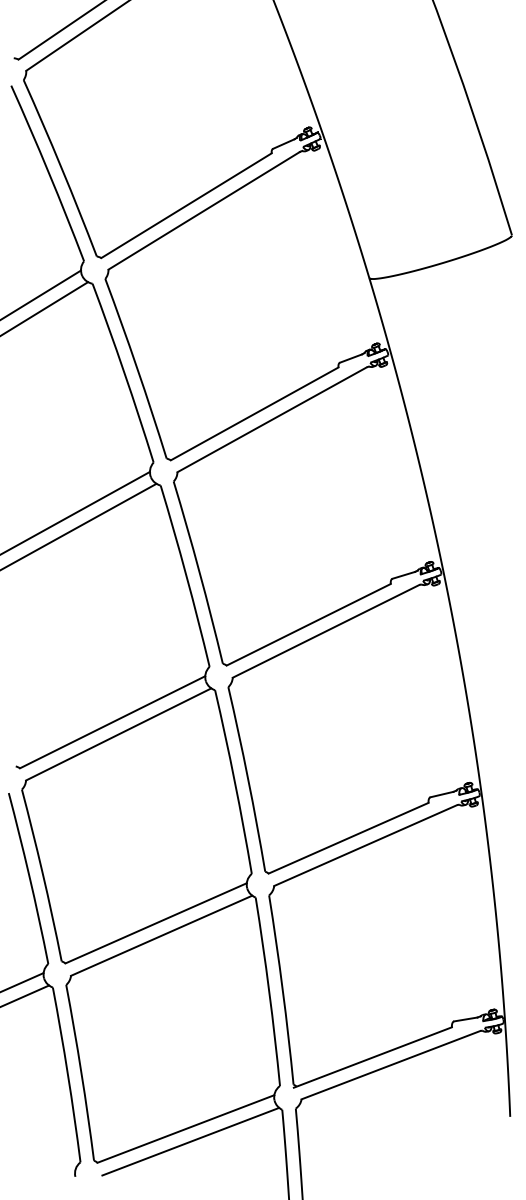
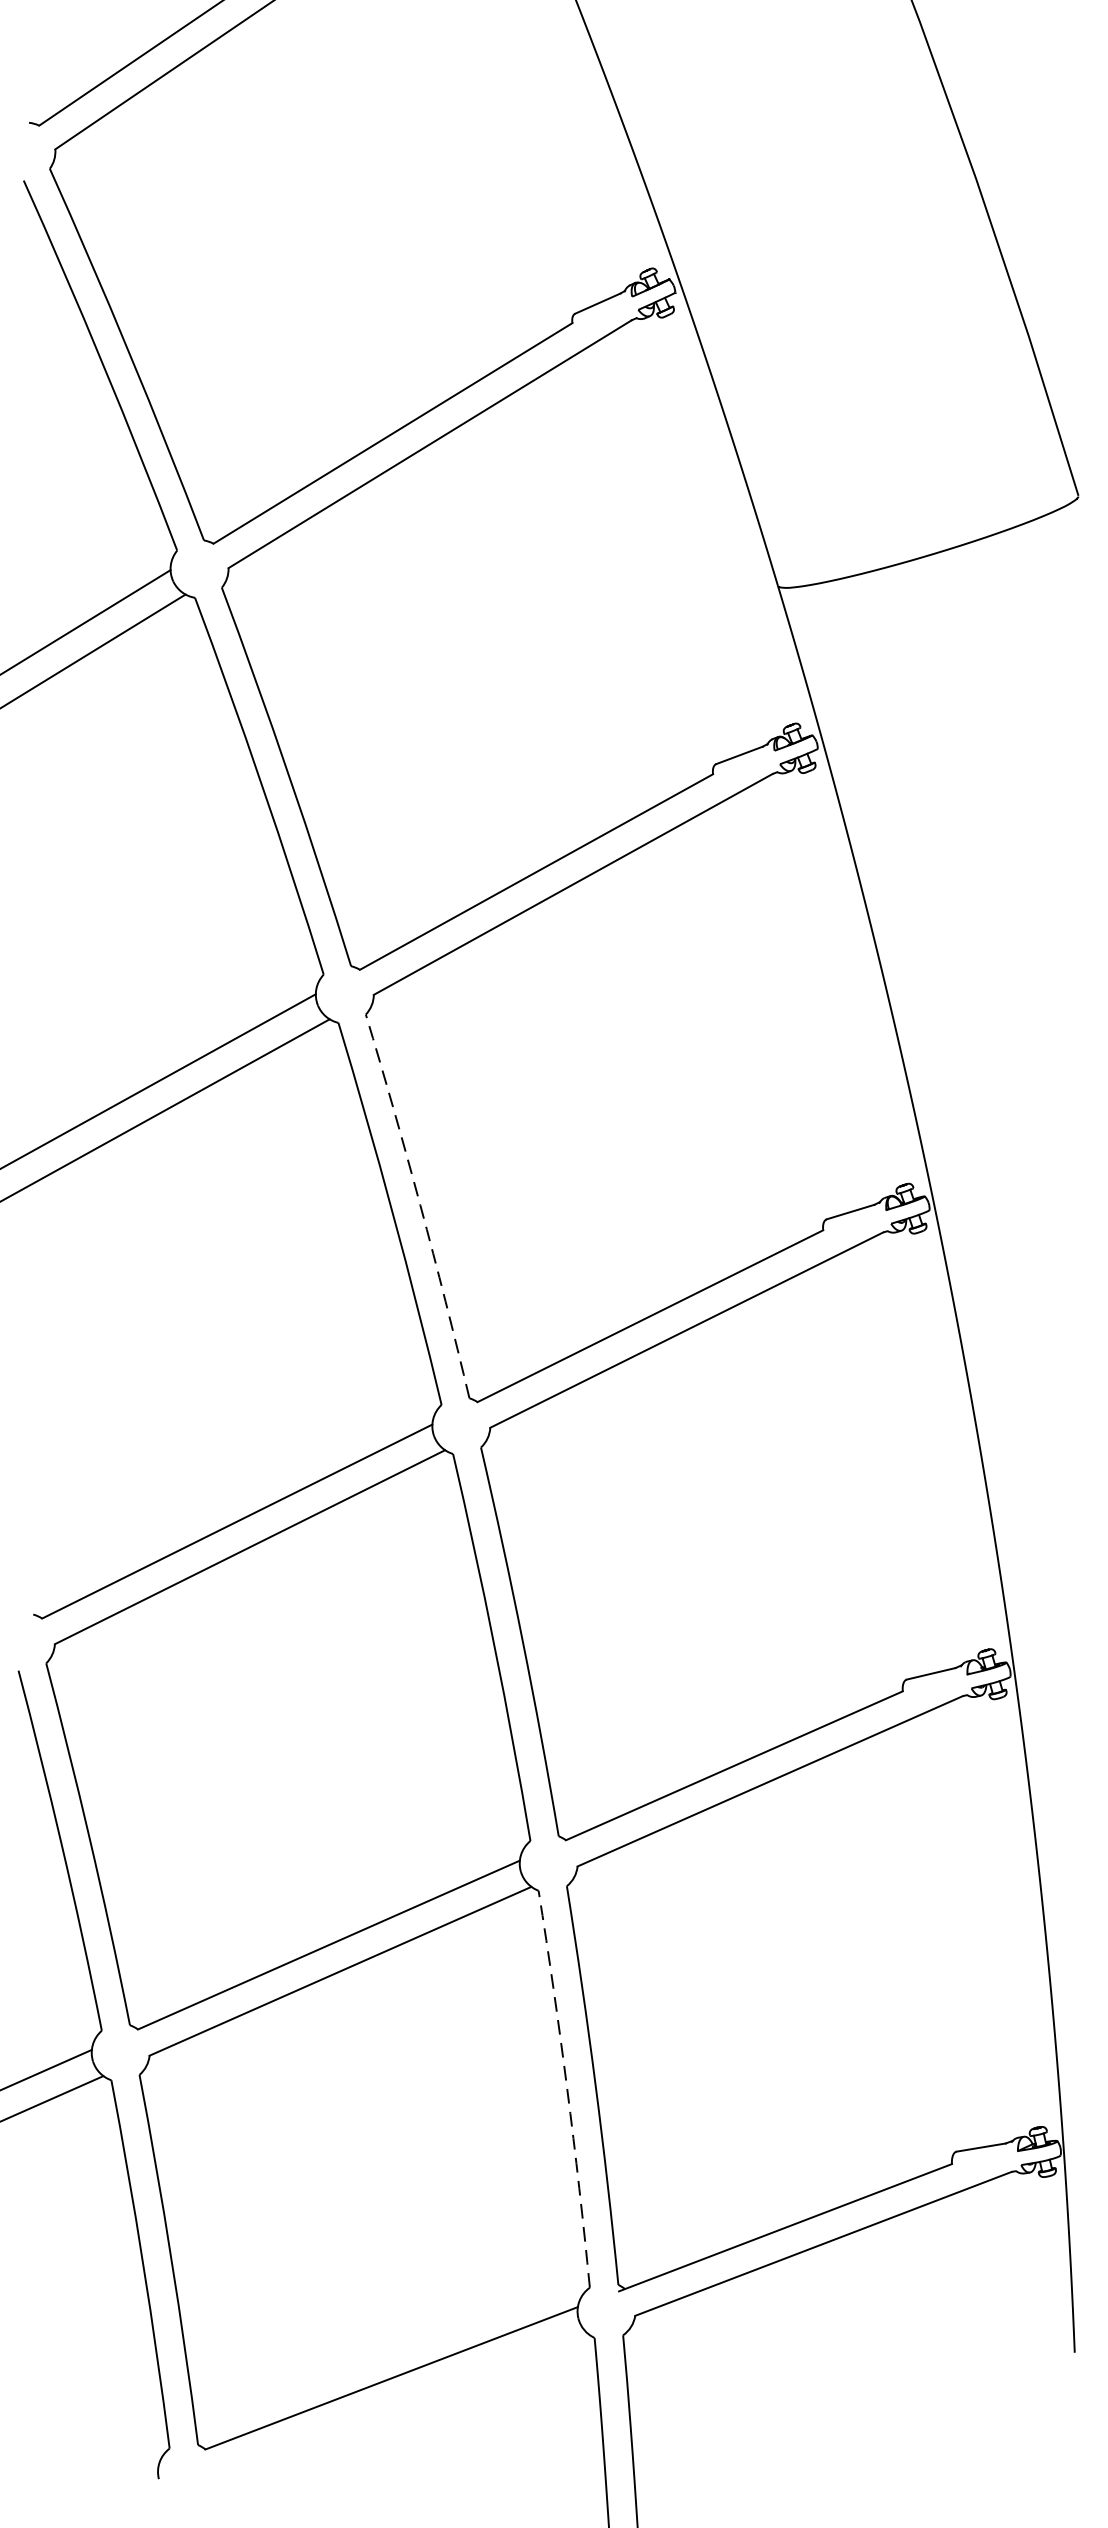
arc: (199, 572) -> (420, 1206), solid -> dashed
arc: (269, 991) -> (567, 2088), solid -> dashed
line: (190, 1141) -> (401, 2404), removed

